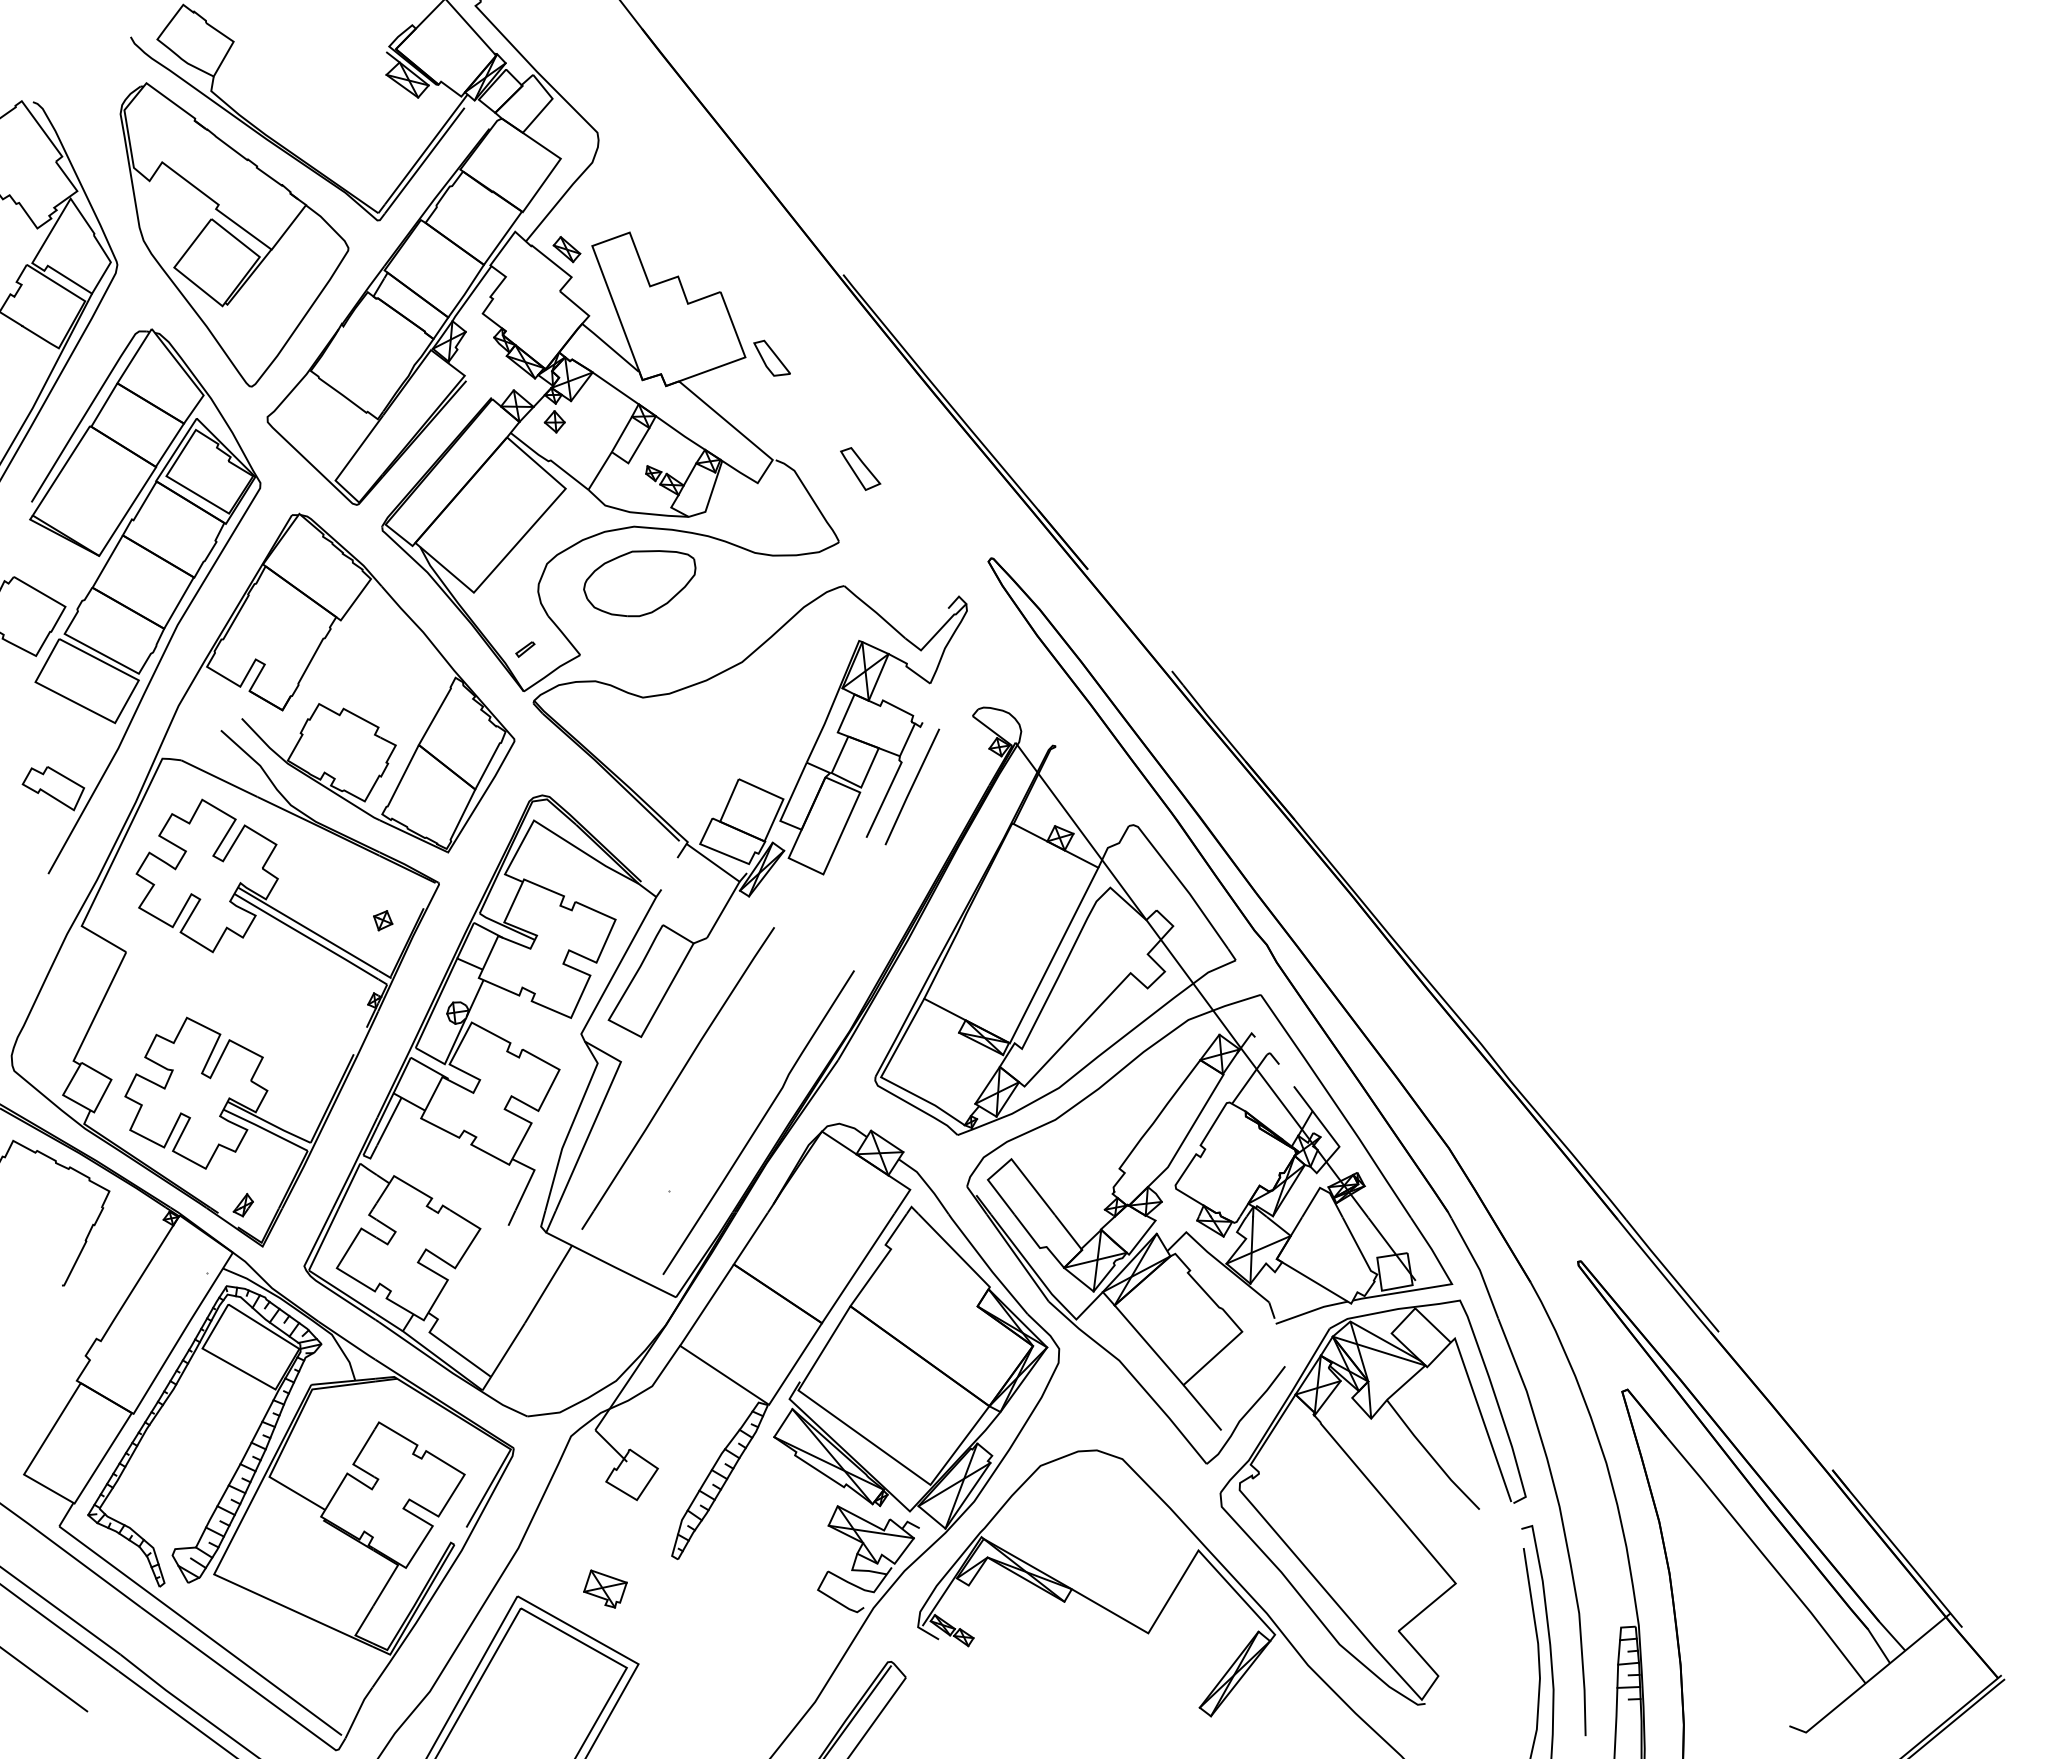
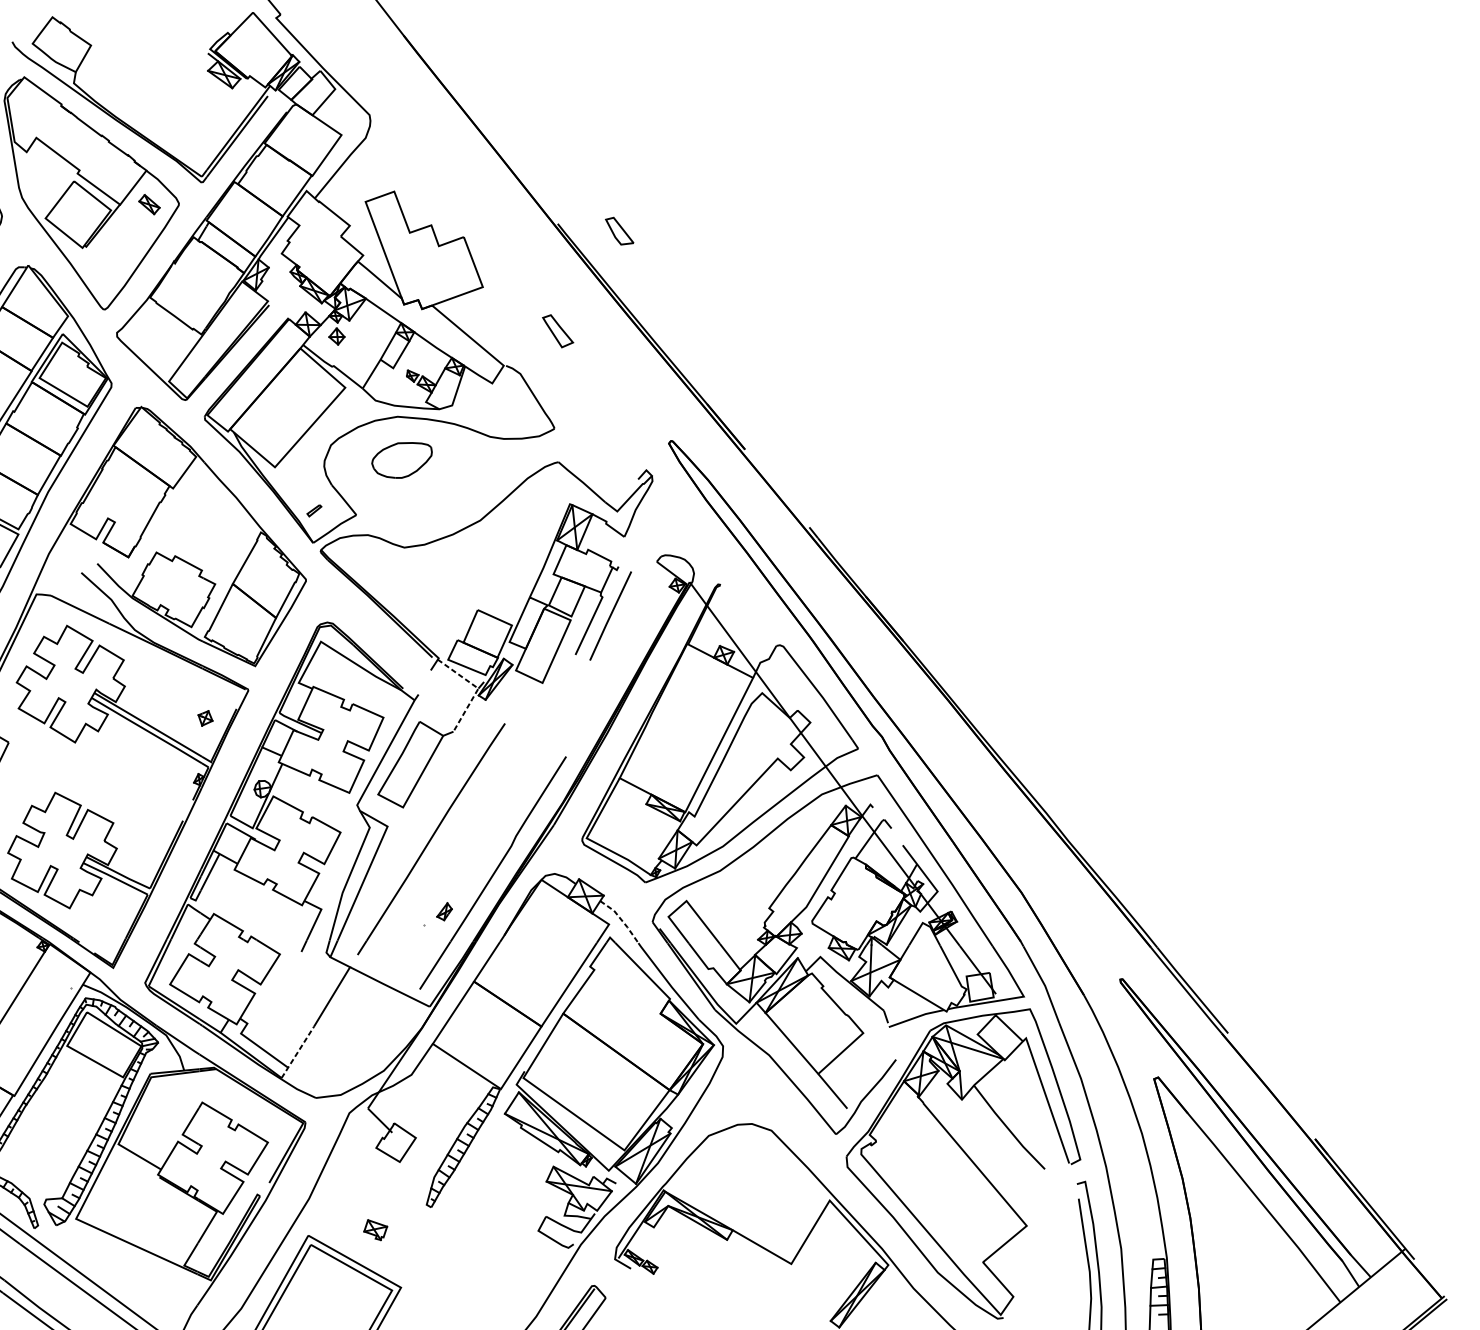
part: (566, 249) -> (149, 204), moved
part: (771, 357) -> (619, 230), moved
part: (860, 468) -> (557, 330), moved
part: (639, 583) -> (401, 460), size x0.7
line: (739, 881) -> (478, 688), solid -> dashed
line: (926, 1184) -> (621, 920), solid -> dashed
part: (242, 1205) -> (443, 911), moved
line: (503, 1356) -> (297, 1052), solid -> dashed
part: (605, 1588) -> (375, 1229), size x0.7

